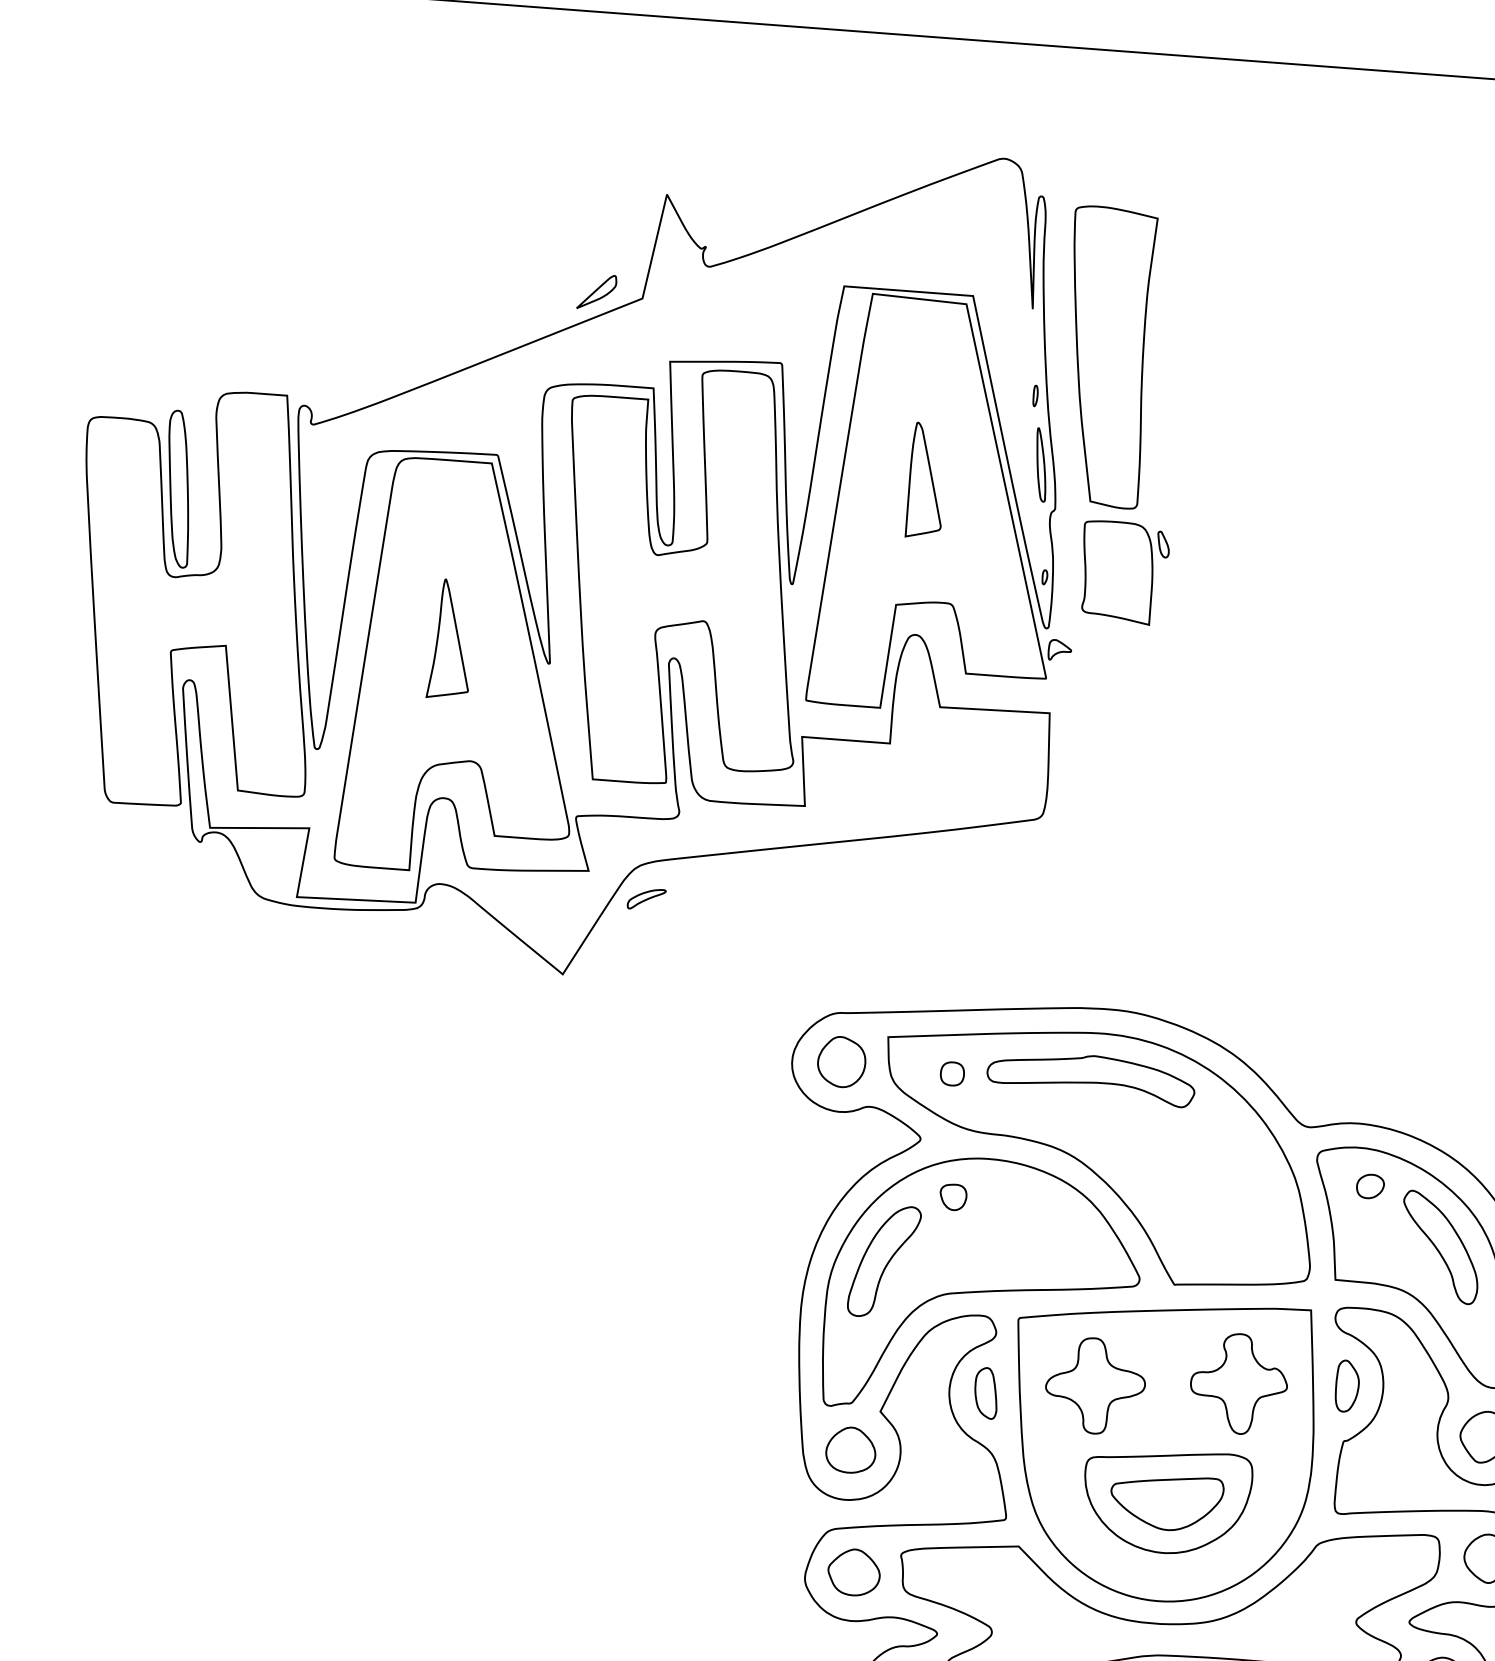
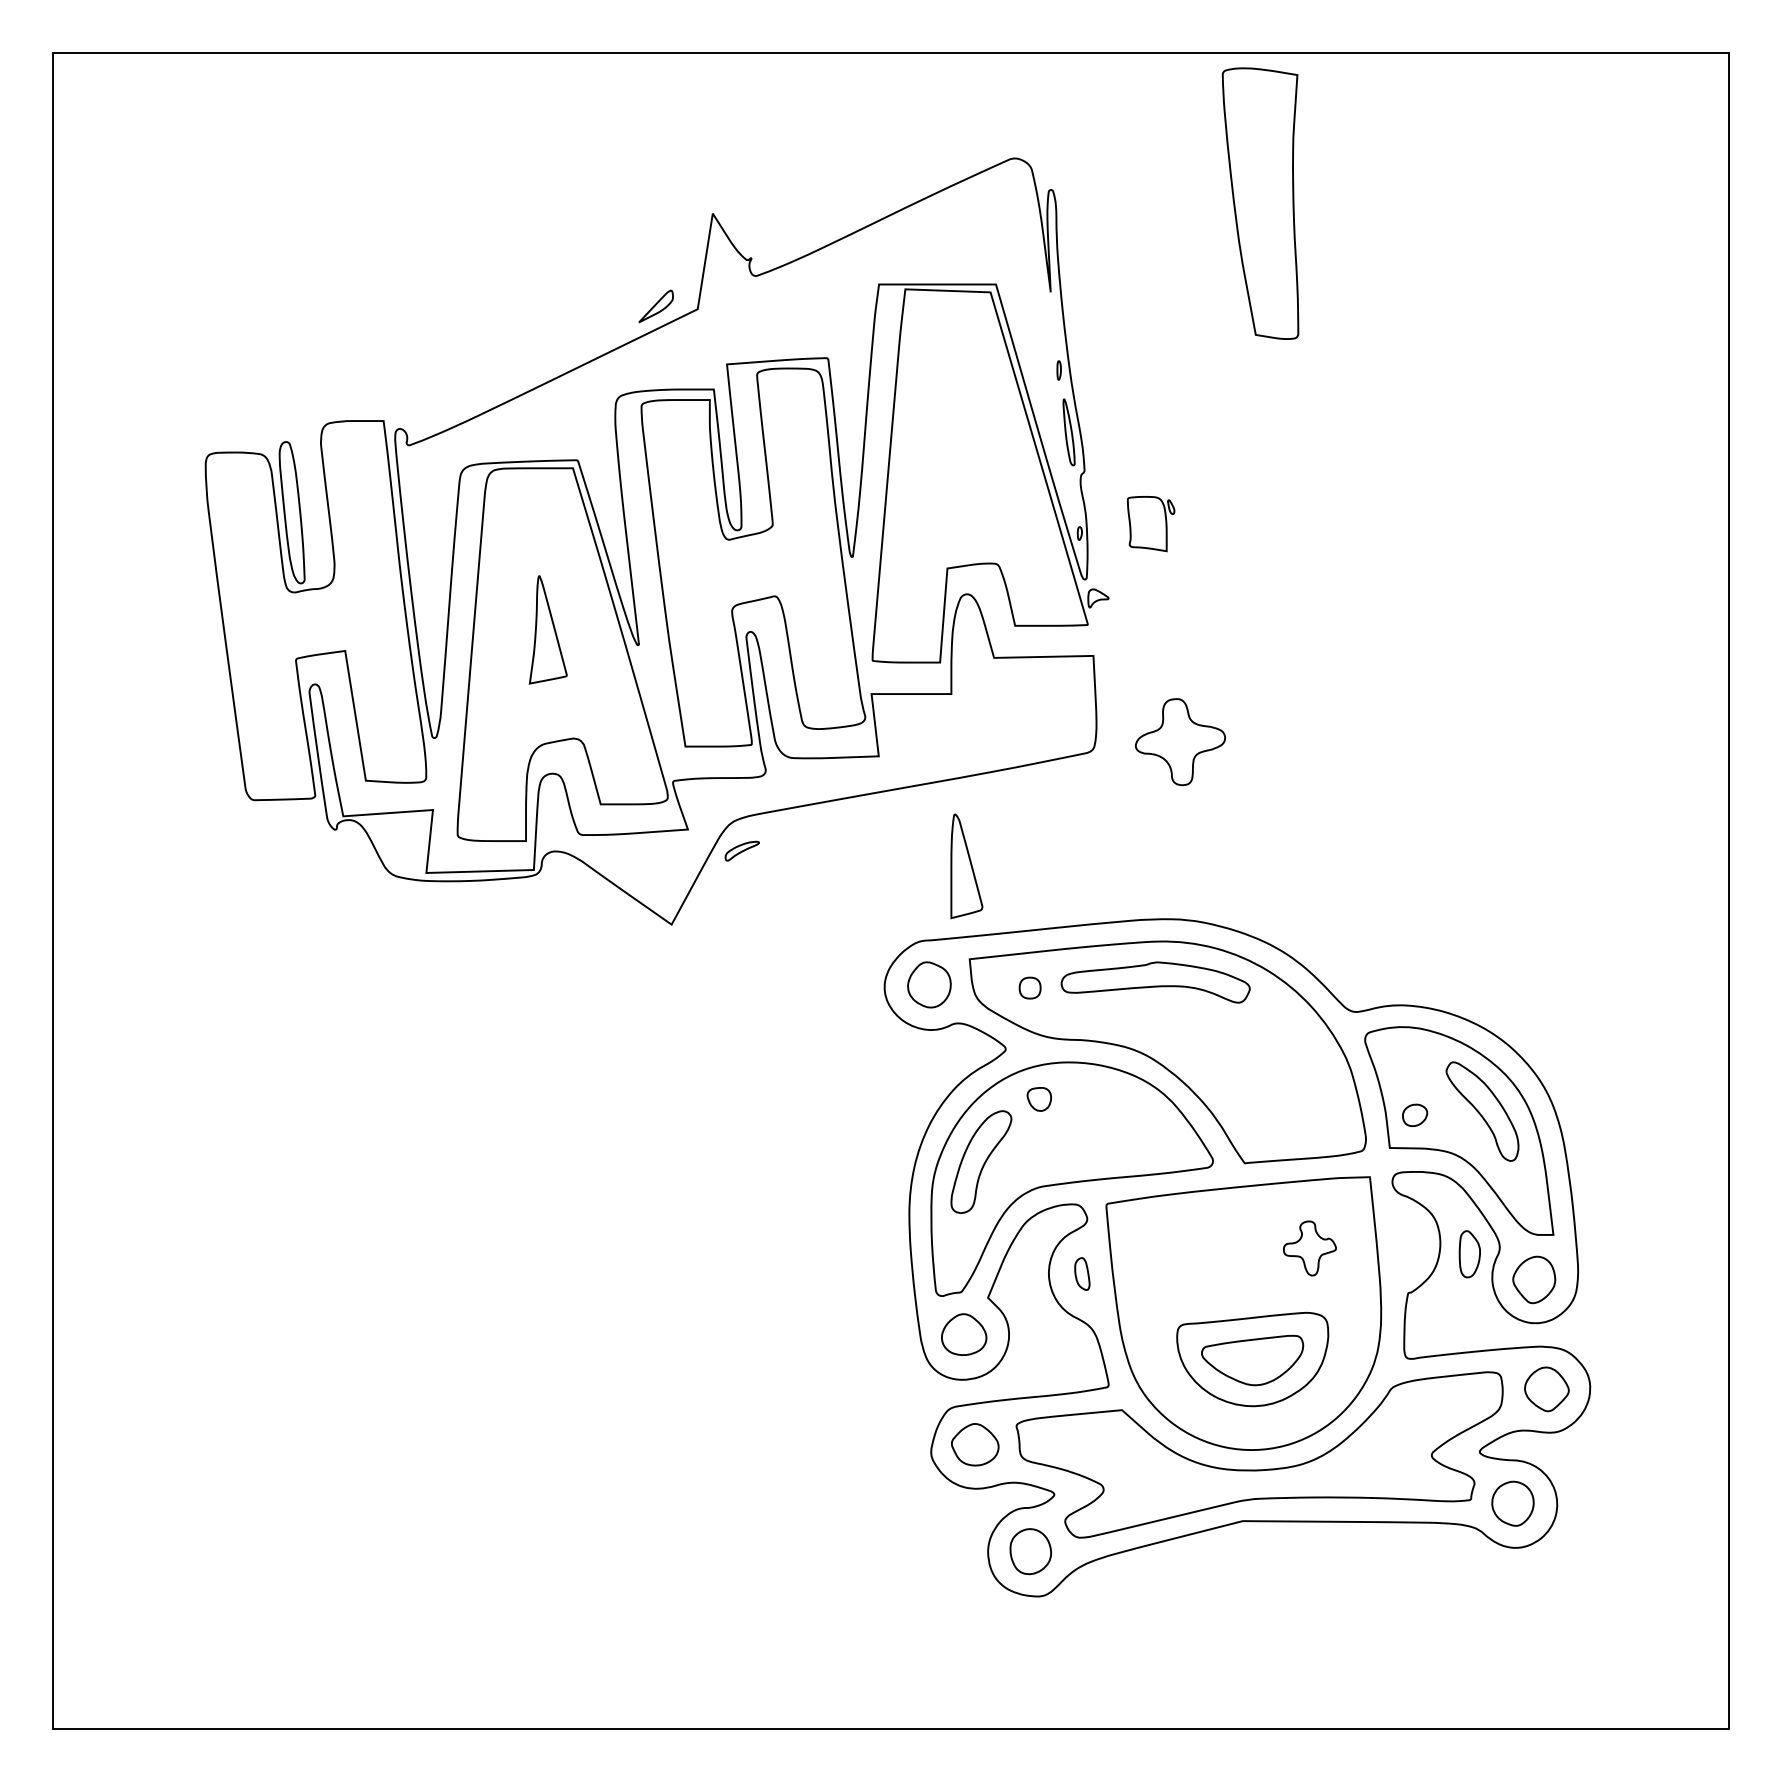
part: (1106, 357) -> (1260, 203), moved
part: (926, 480) -> (966, 866), moved
part: (1123, 572) -> (1150, 523), size x0.6
part: (1370, 1185) -> (1415, 1114), moved
part: (1238, 1383) -> (1309, 1248), size x0.6
part: (1095, 1386) -> (1180, 742), moved
part: (1346, 1386) -> (1469, 1254), moved
part: (986, 1392) -> (1082, 1273), size x0.7

